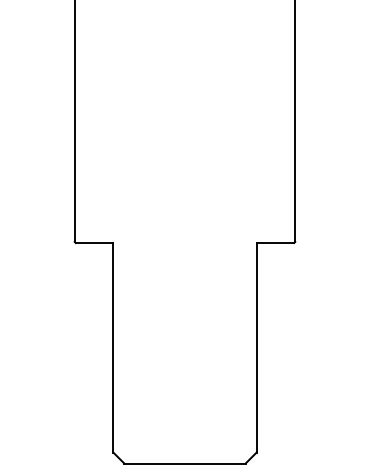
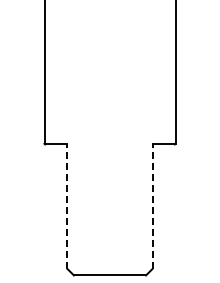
line: (113, 347) -> (67, 206), solid -> dashed
line: (256, 347) -> (152, 206), solid -> dashed

